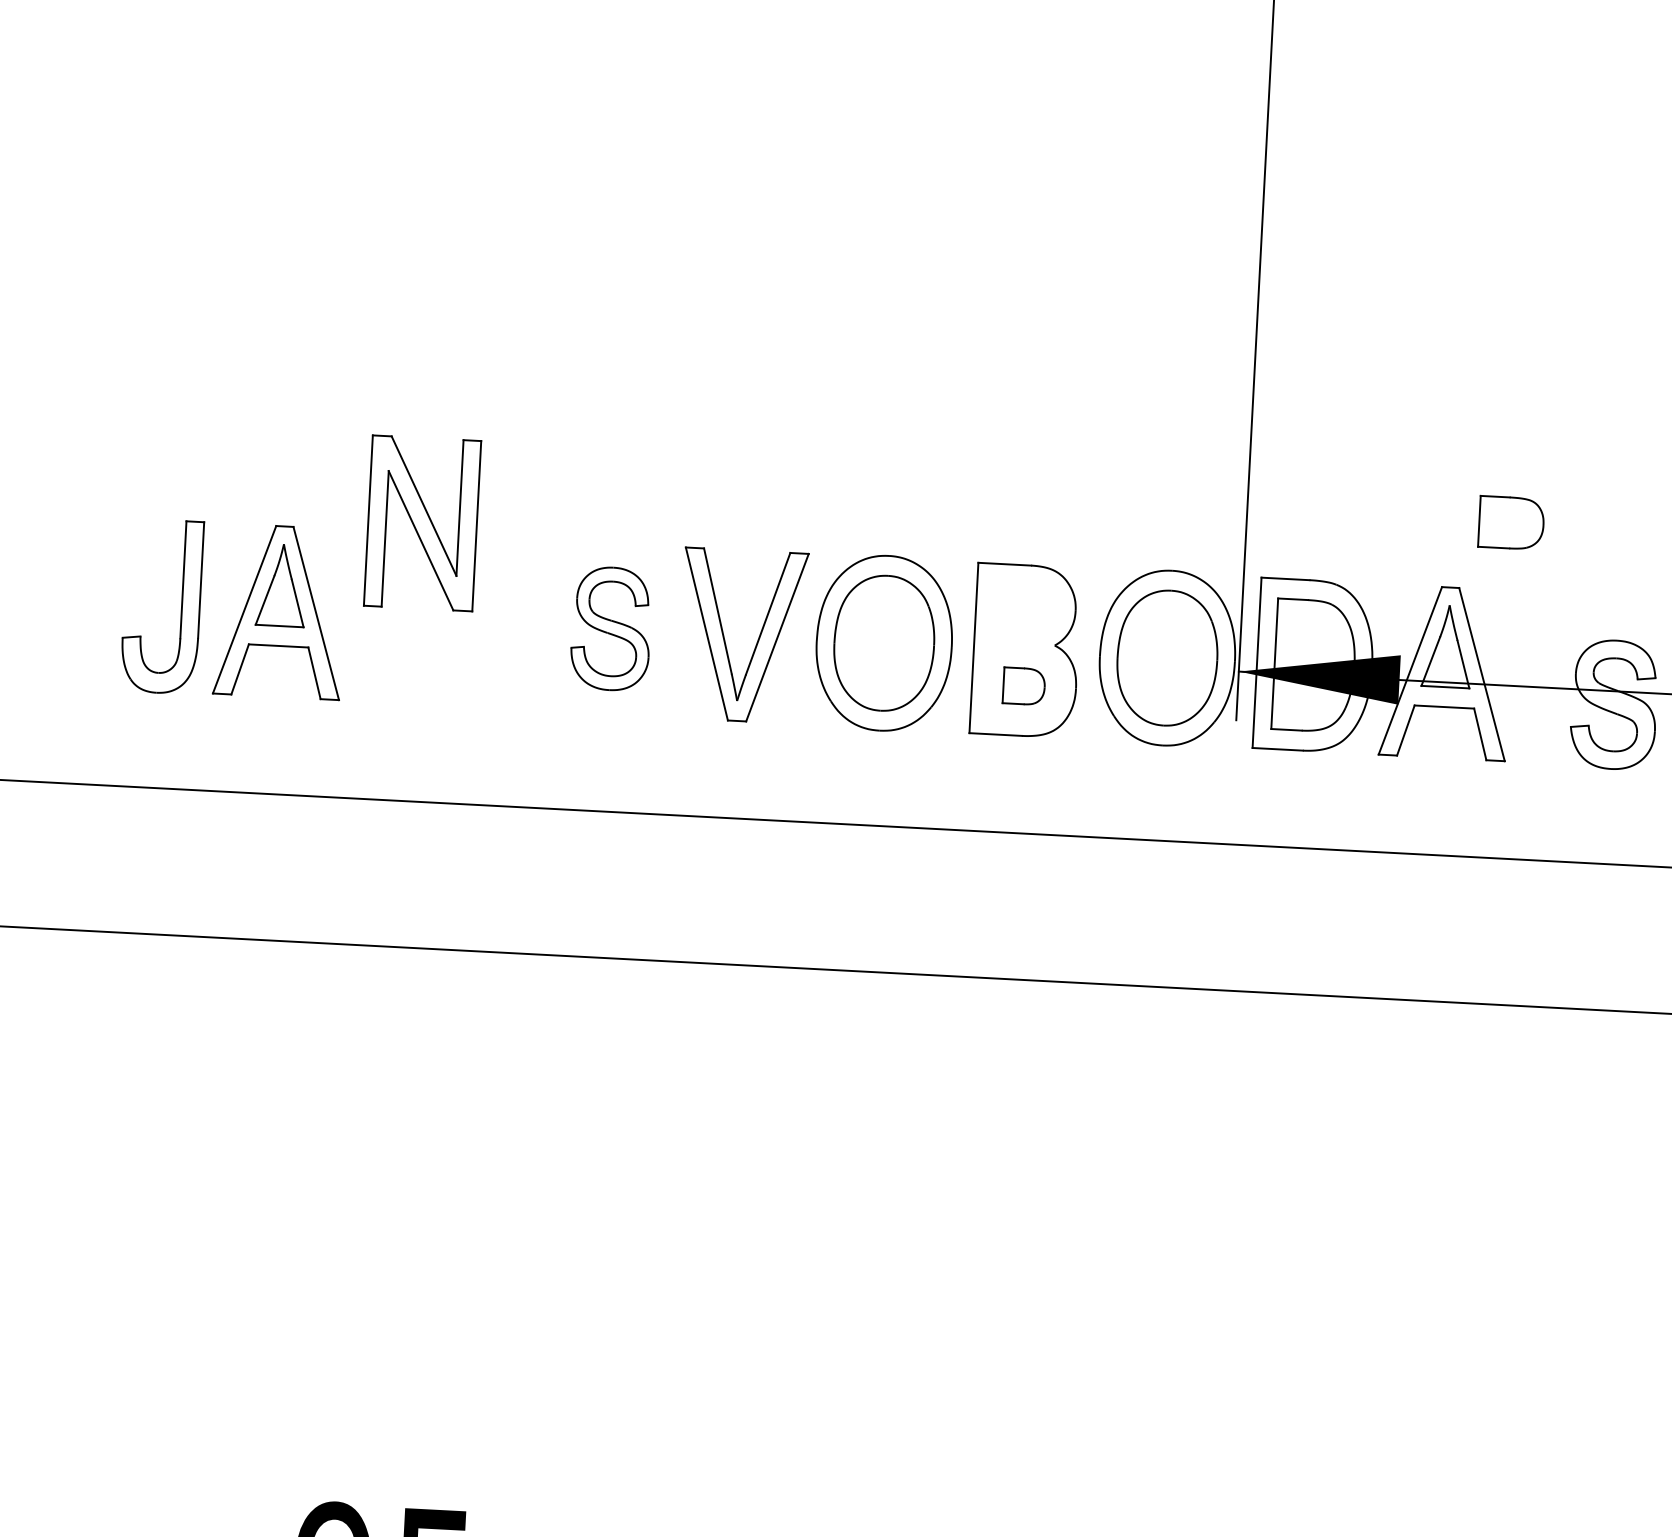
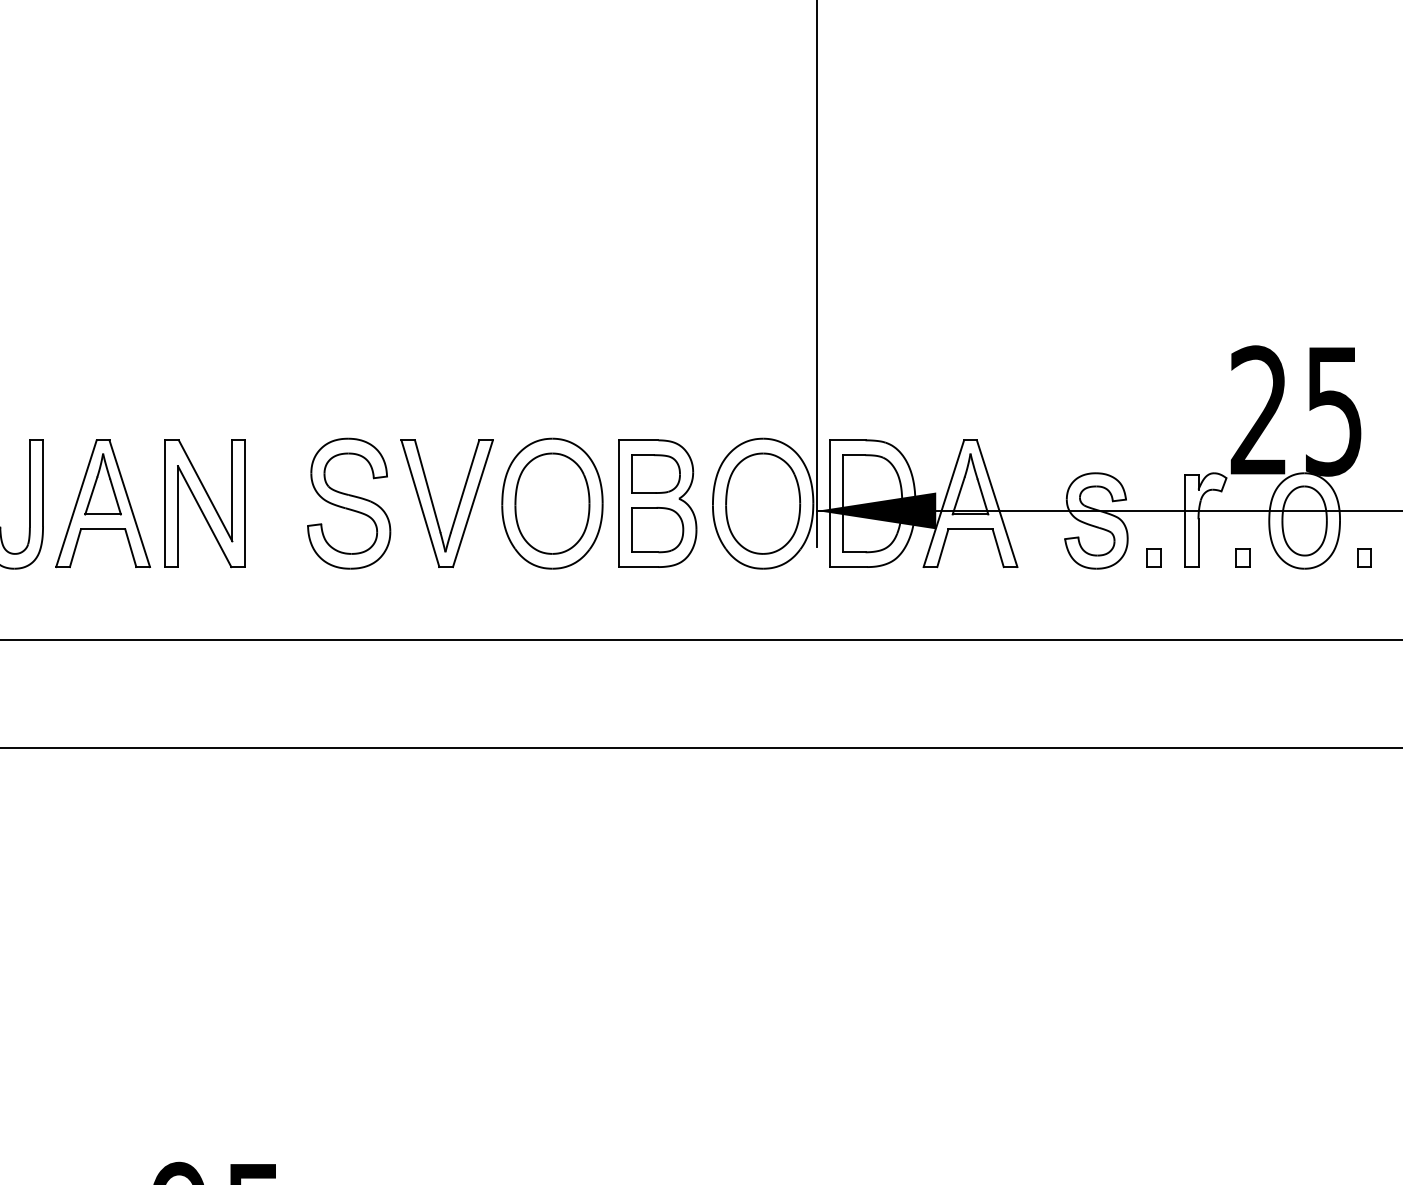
part: (1510, 522) -> (655, 473), moved
part: (421, 523) -> (204, 503), moved
part: (611, 628) -> (349, 503), size x1.43
part: (1023, 686) -> (657, 530), size x1.67

